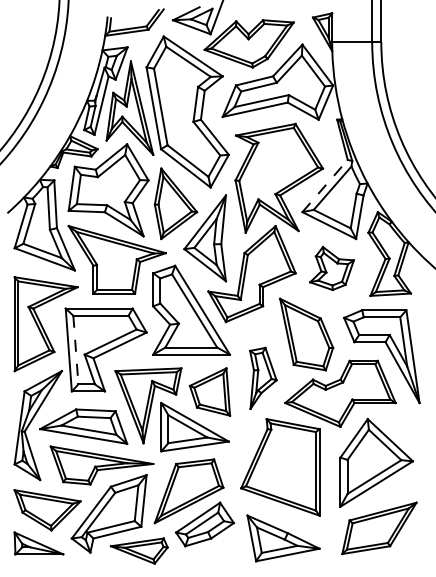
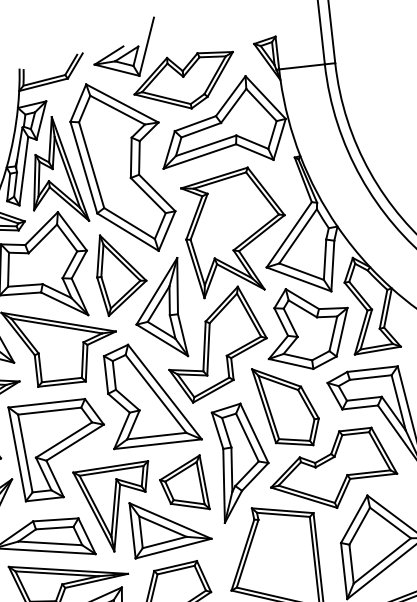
line: (325, 186) -> (289, 235), dashed -> solid
part: (331, 268) -> (306, 328), size x1.67
line: (75, 350) -> (24, 454), dashed -> solid
part: (263, 378) -> (243, 462), size x1.67

